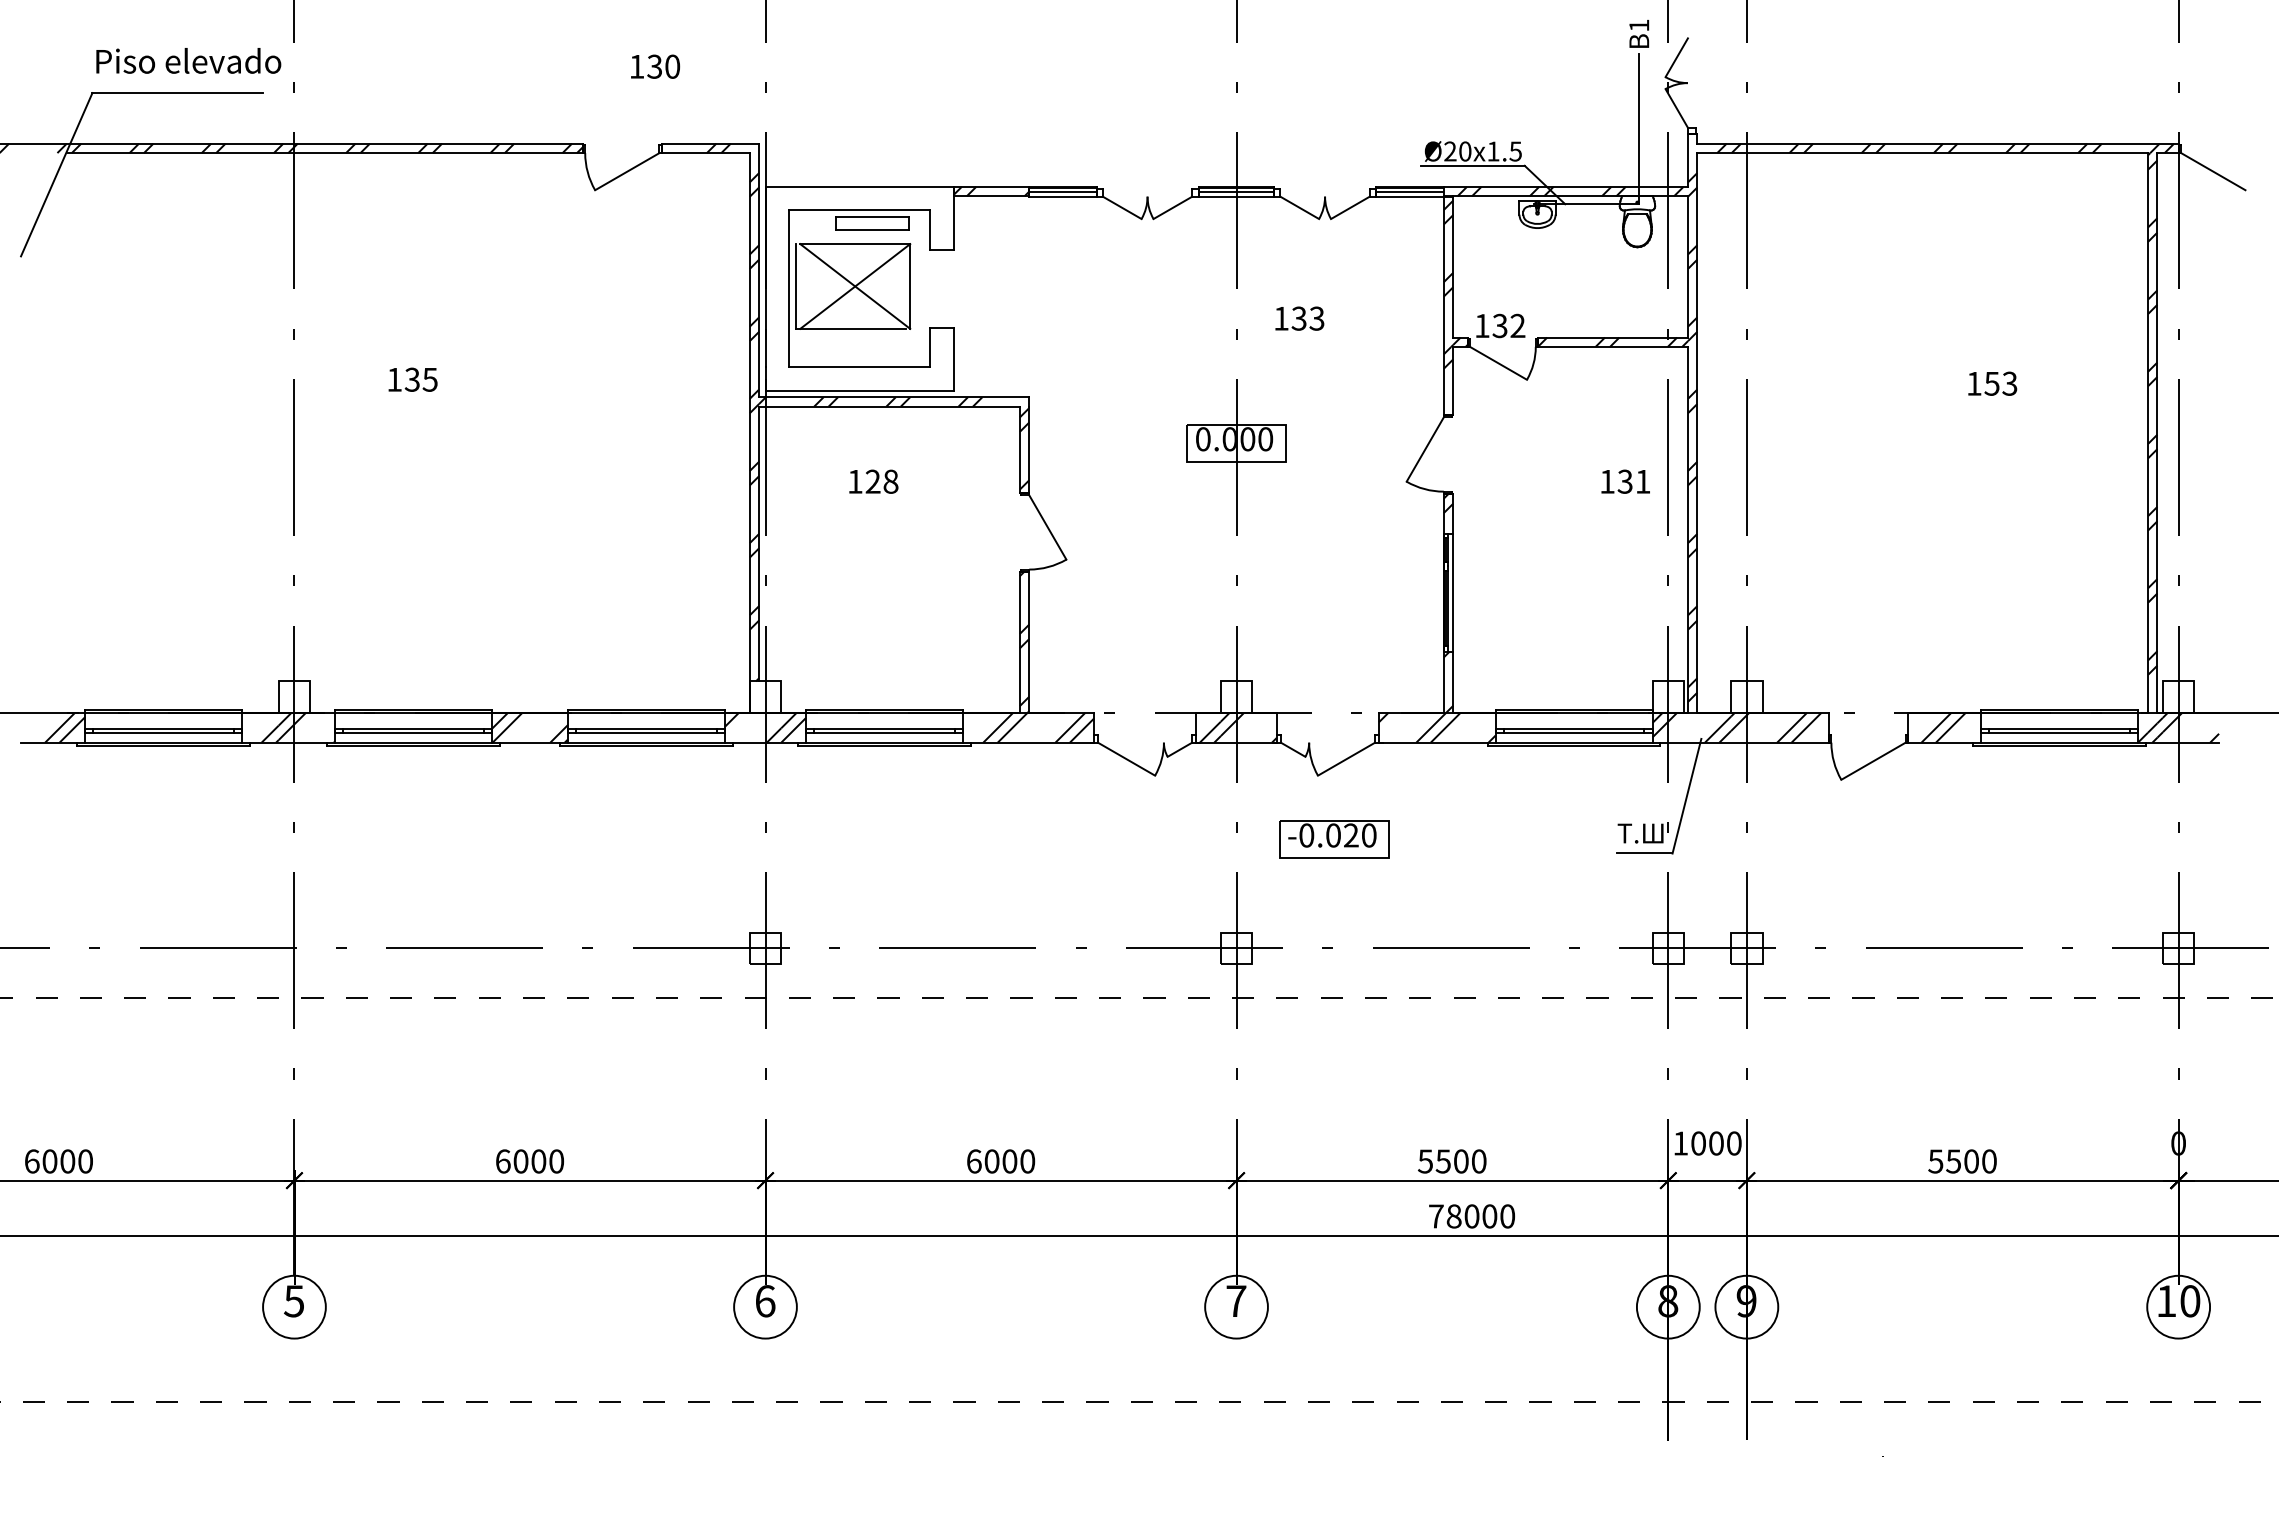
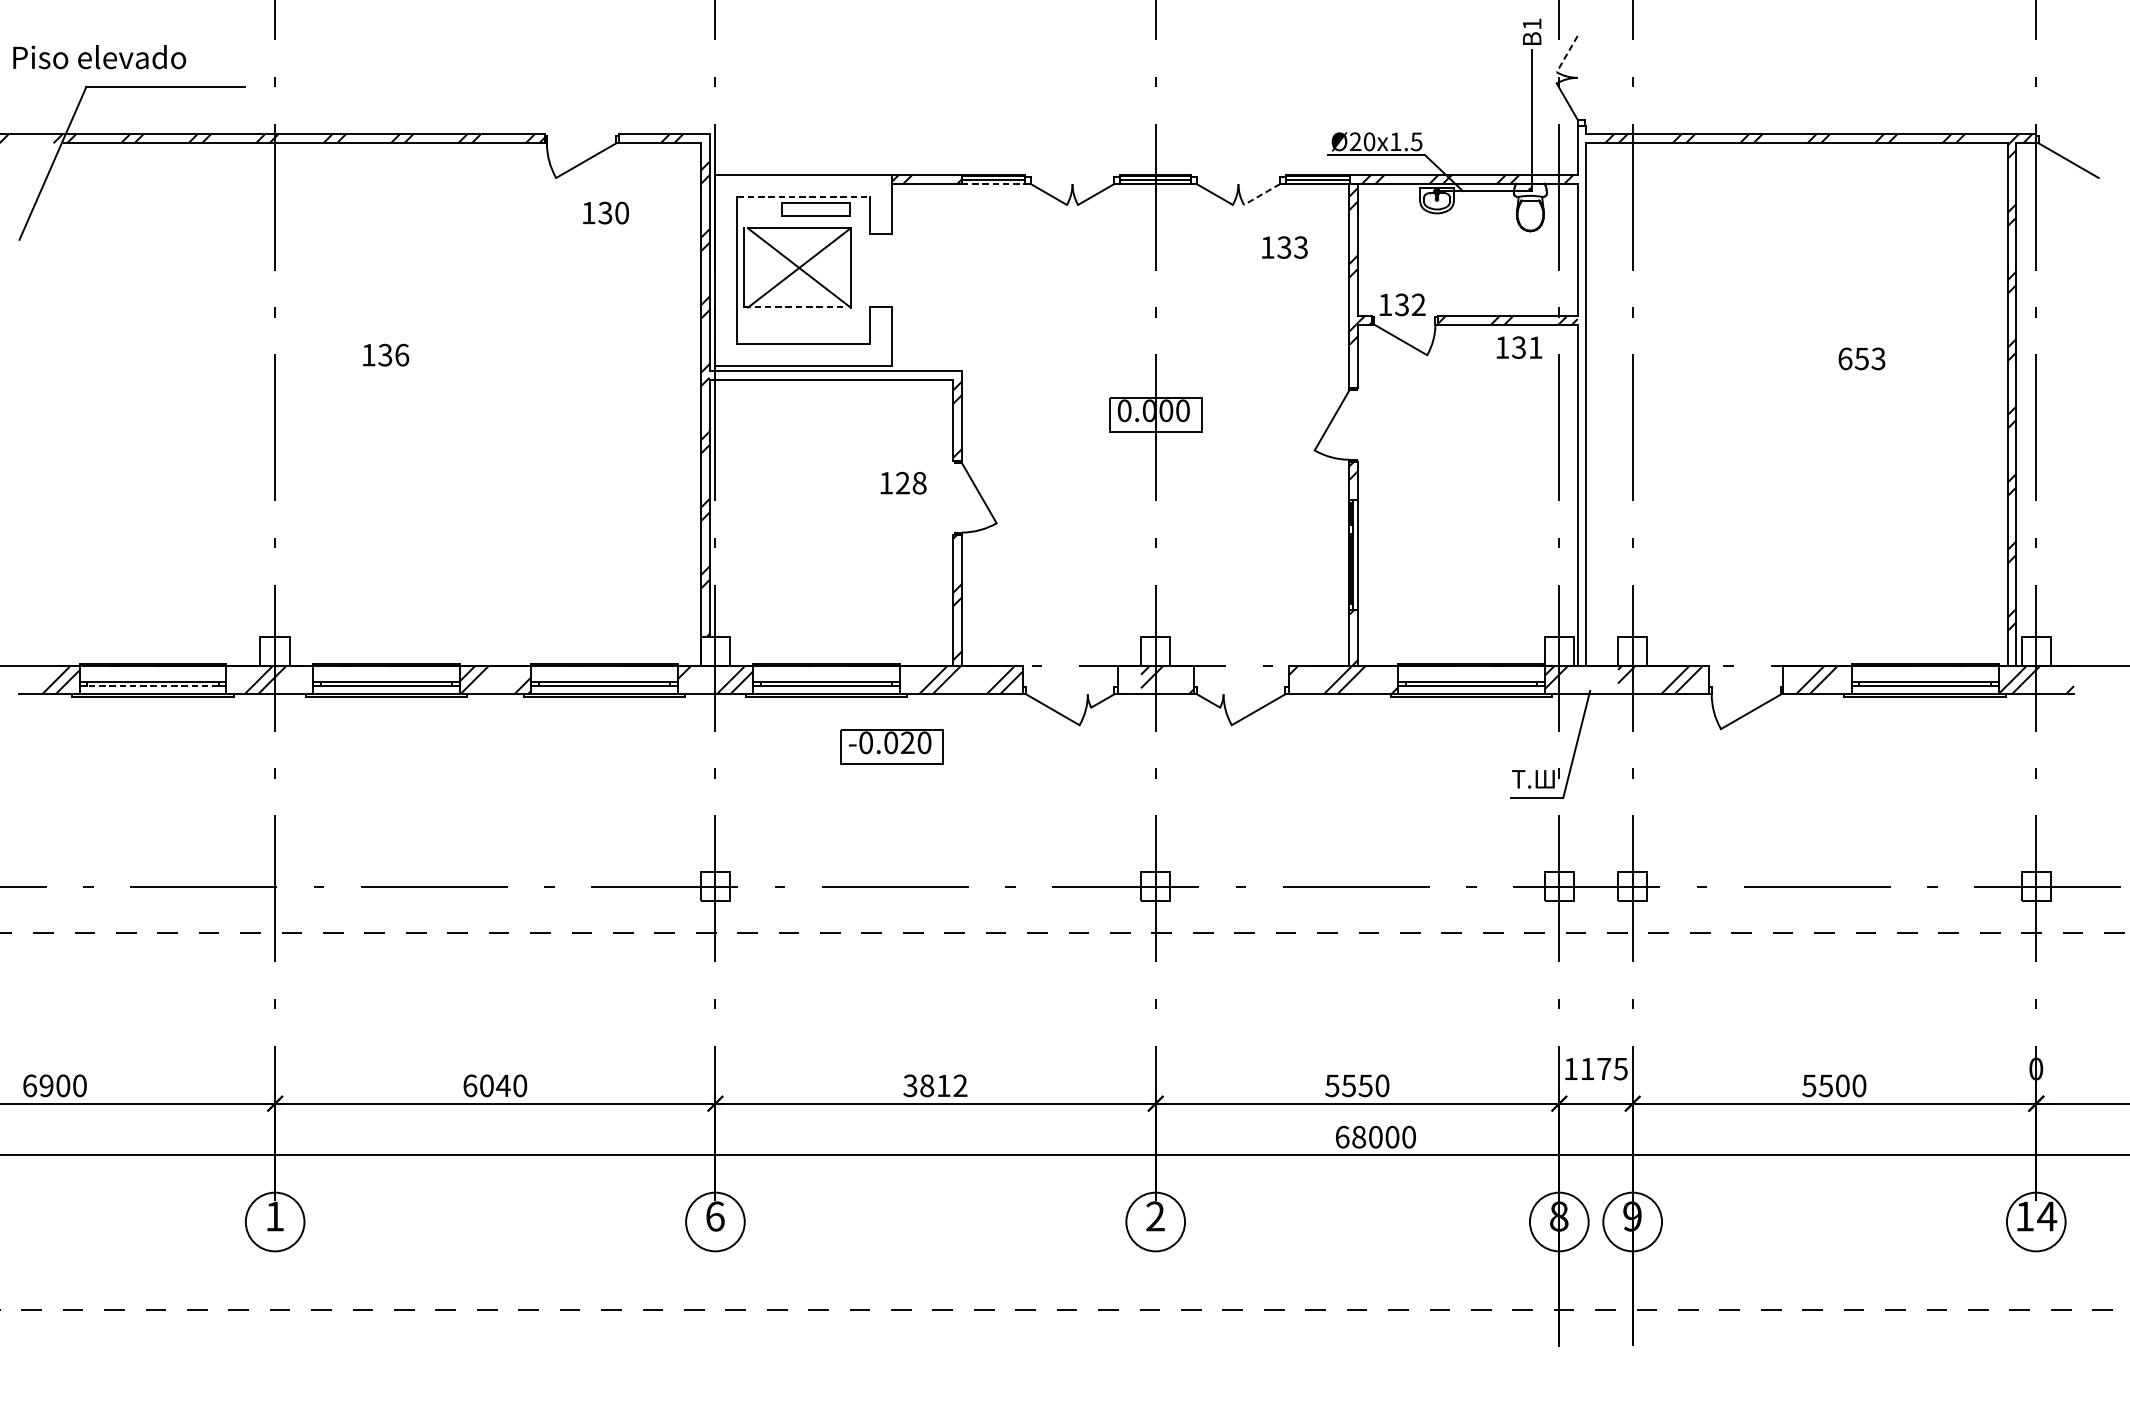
line: (1676, 58) -> (1566, 54), solid -> dashed
text: (188, 60) -> (99, 56), moved
text: (655, 66) -> (606, 212), moved
line: (1062, 196) -> (993, 183), solid -> dashed
line: (1350, 208) -> (1262, 195), solid -> dashed
line: (859, 210) -> (803, 196), solid -> dashed
text: (1299, 318) -> (1284, 247), moved
line: (851, 328) -> (795, 307), solid -> dashed
text: (429, 379) -> (401, 354), 135 -> 136
text: (1974, 383) -> (1845, 358), 153 -> 653
hatch: (870, 401) -> (813, 375), removed
hatch: (1692, 437) -> (1581, 409), removed
text: (873, 481) -> (903, 482), moved
text: (1625, 481) -> (1519, 347), moved
hatch: (1717, 729) -> (1605, 682), removed
hatch: (1209, 731) -> (1130, 683), removed
line: (163, 733) -> (152, 685), solid -> dashed
part: (1334, 839) -> (892, 746), moved
text: (1716, 1143) -> (1604, 1069), 1000 -> 1175
text: (49, 1161) -> (46, 1085), 6000 -> 6900
text: (538, 1161) -> (503, 1085), 6000 -> 6040
text: (1000, 1161) -> (935, 1085), 6000 -> 3812
text: (1460, 1161) -> (1365, 1085), 5500 -> 5550
text: (1436, 1216) -> (1342, 1137), 78000 -> 68000
text: (1236, 1300) -> (1155, 1215), 7 -> 2
text: (293, 1301) -> (274, 1216), 5 -> 1
text: (2189, 1301) -> (2046, 1216), 10 -> 14

